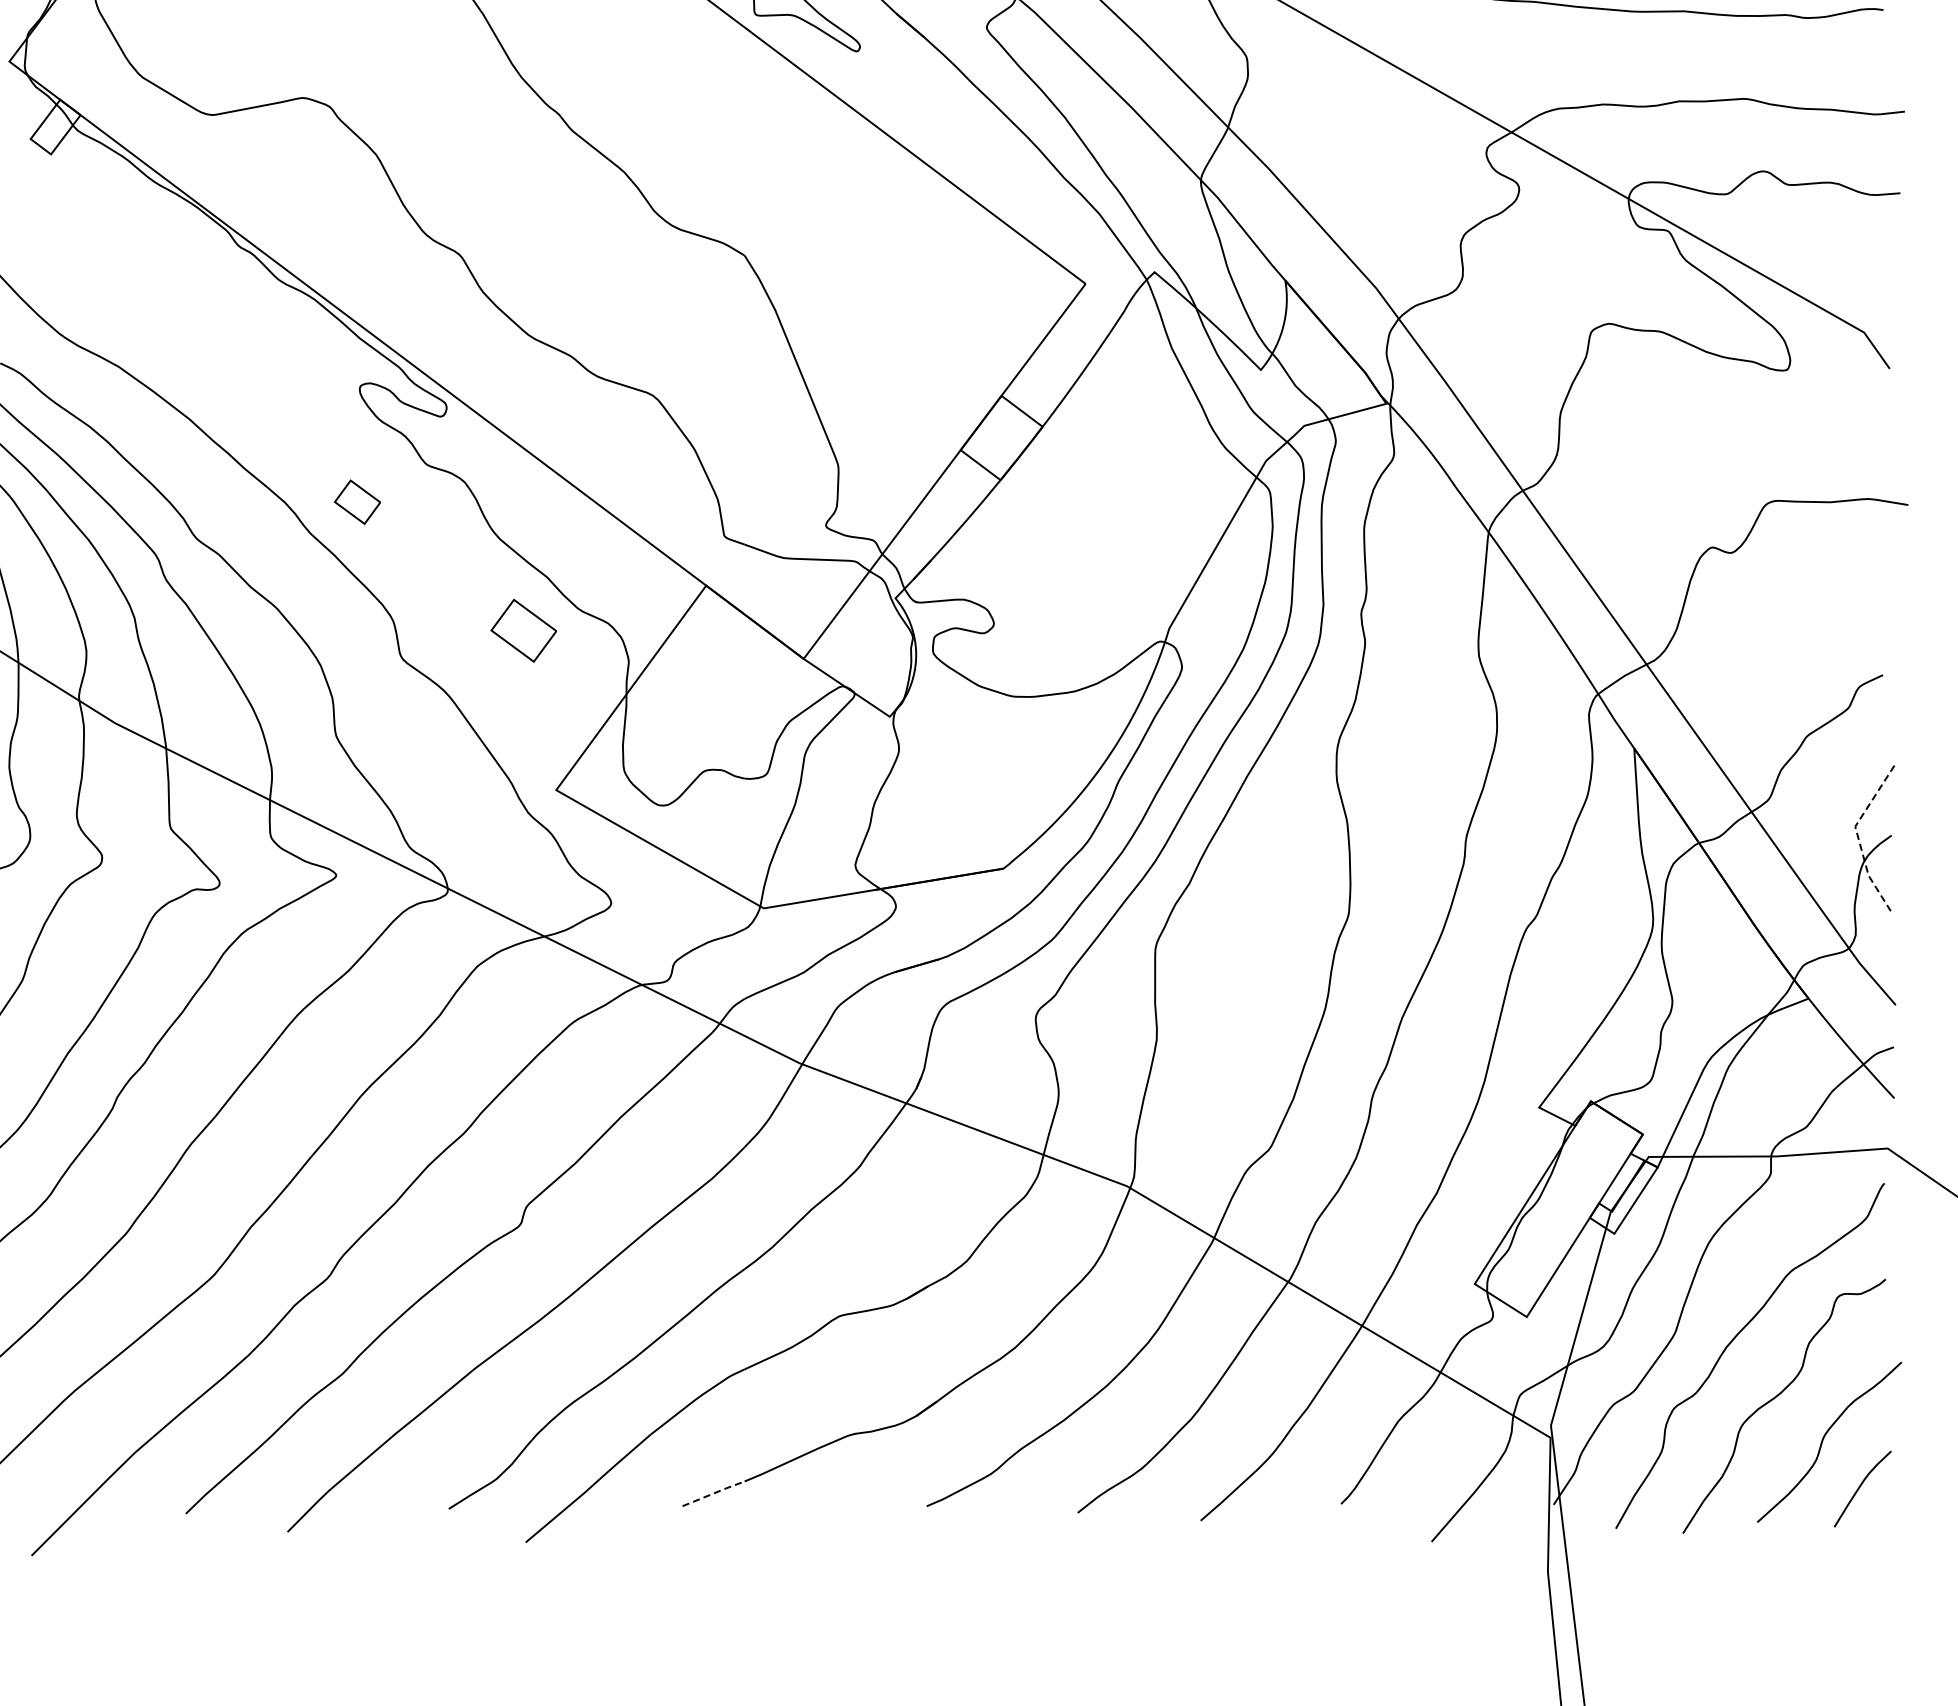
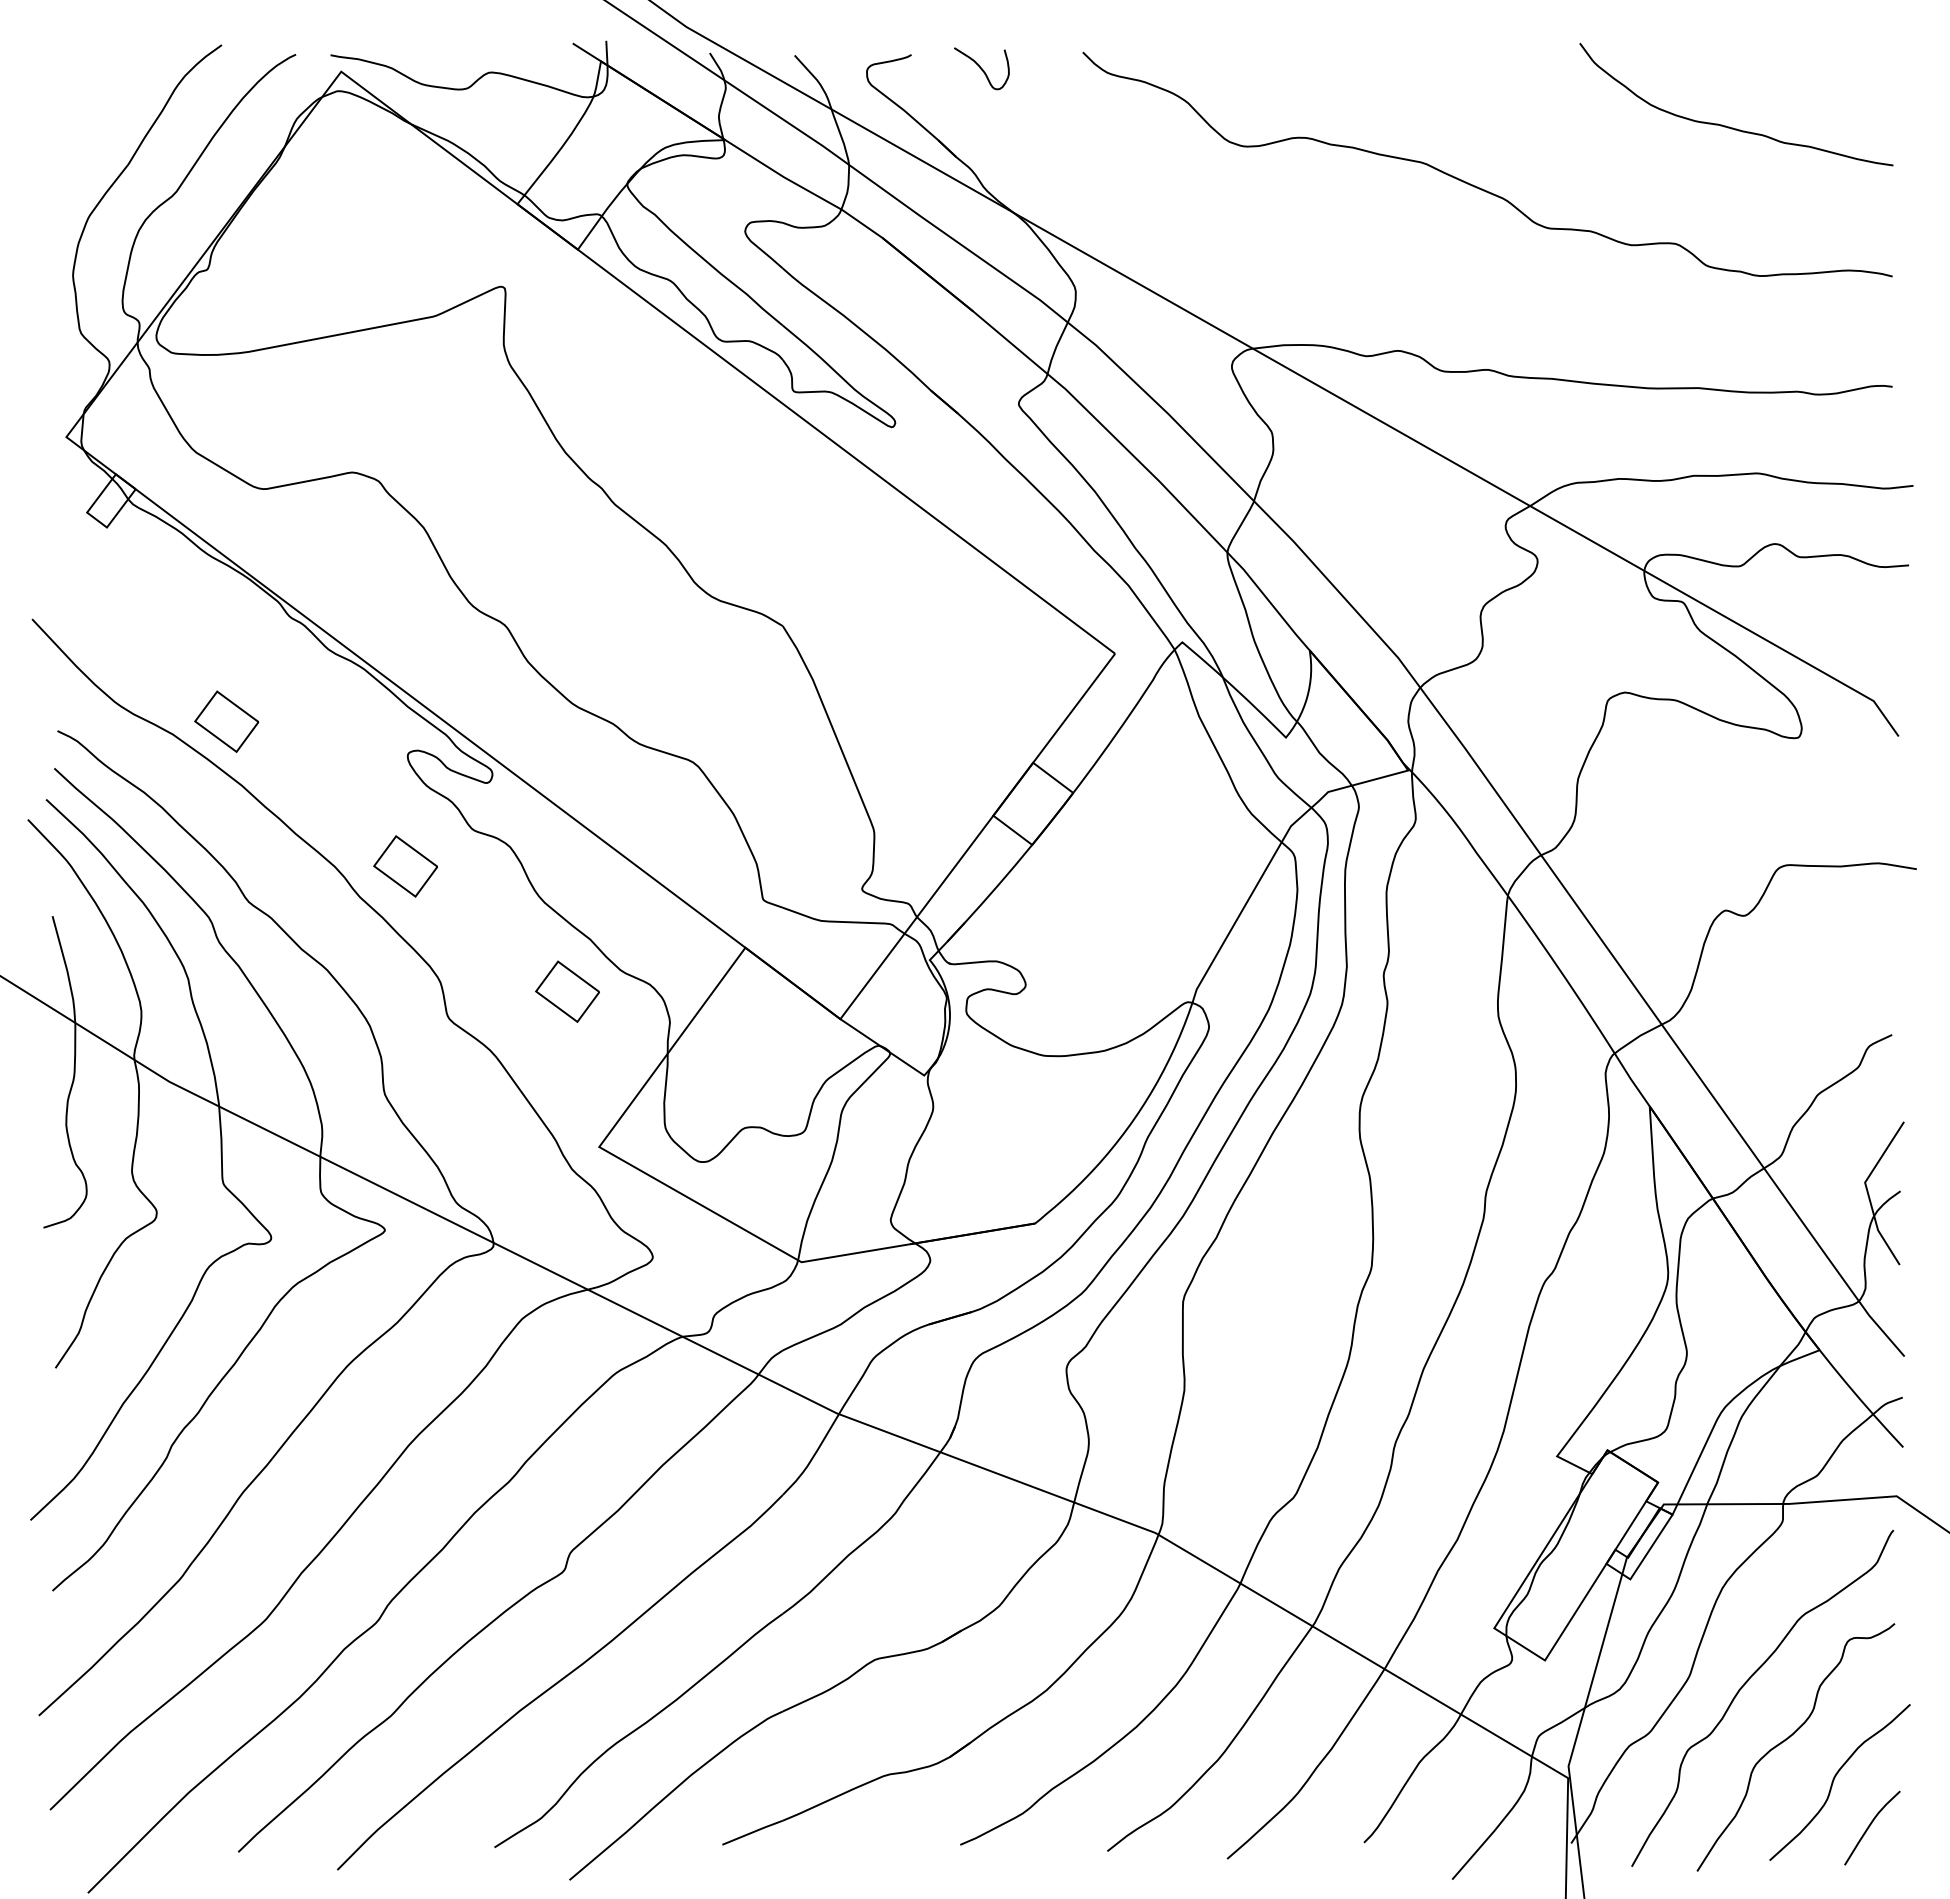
part: (173, 353) -> (226, 721), added
part: (357, 502) -> (405, 866), size x1.43
line: (1857, 835) -> (1867, 1191), dashed -> solid
line: (714, 1492) -> (753, 1831), dashed -> solid

